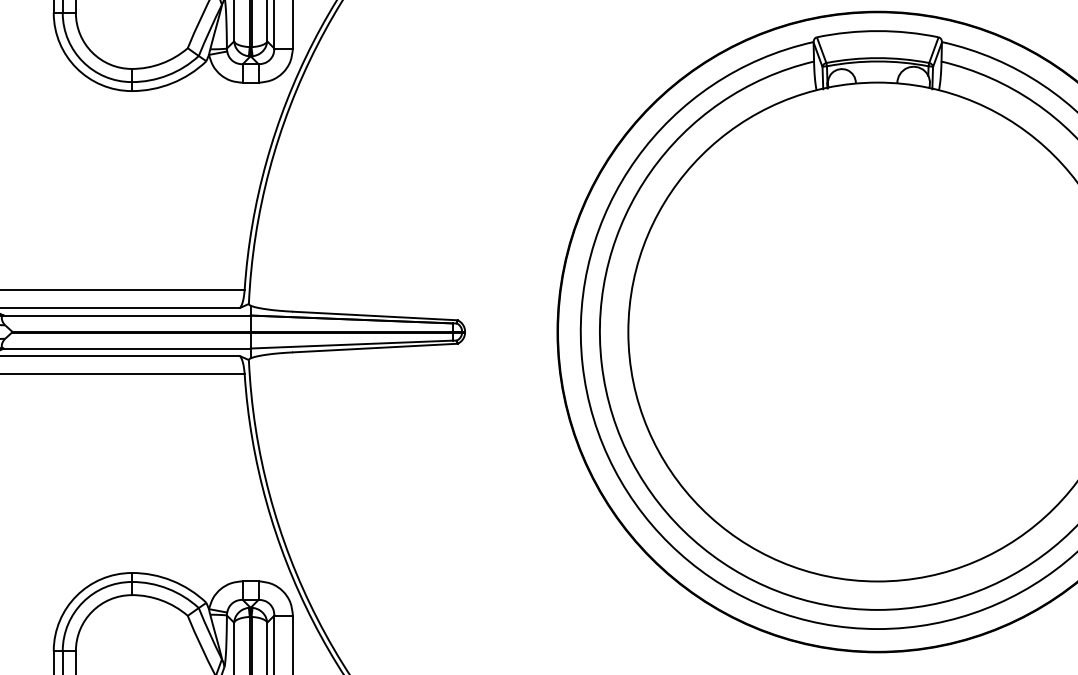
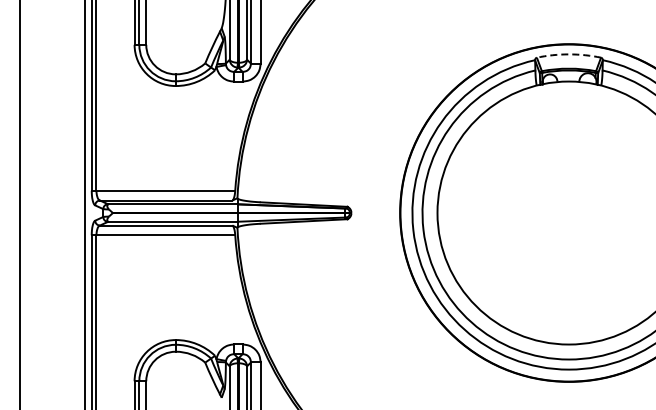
arc: (876, 31) -> (568, 54), solid -> dashed

